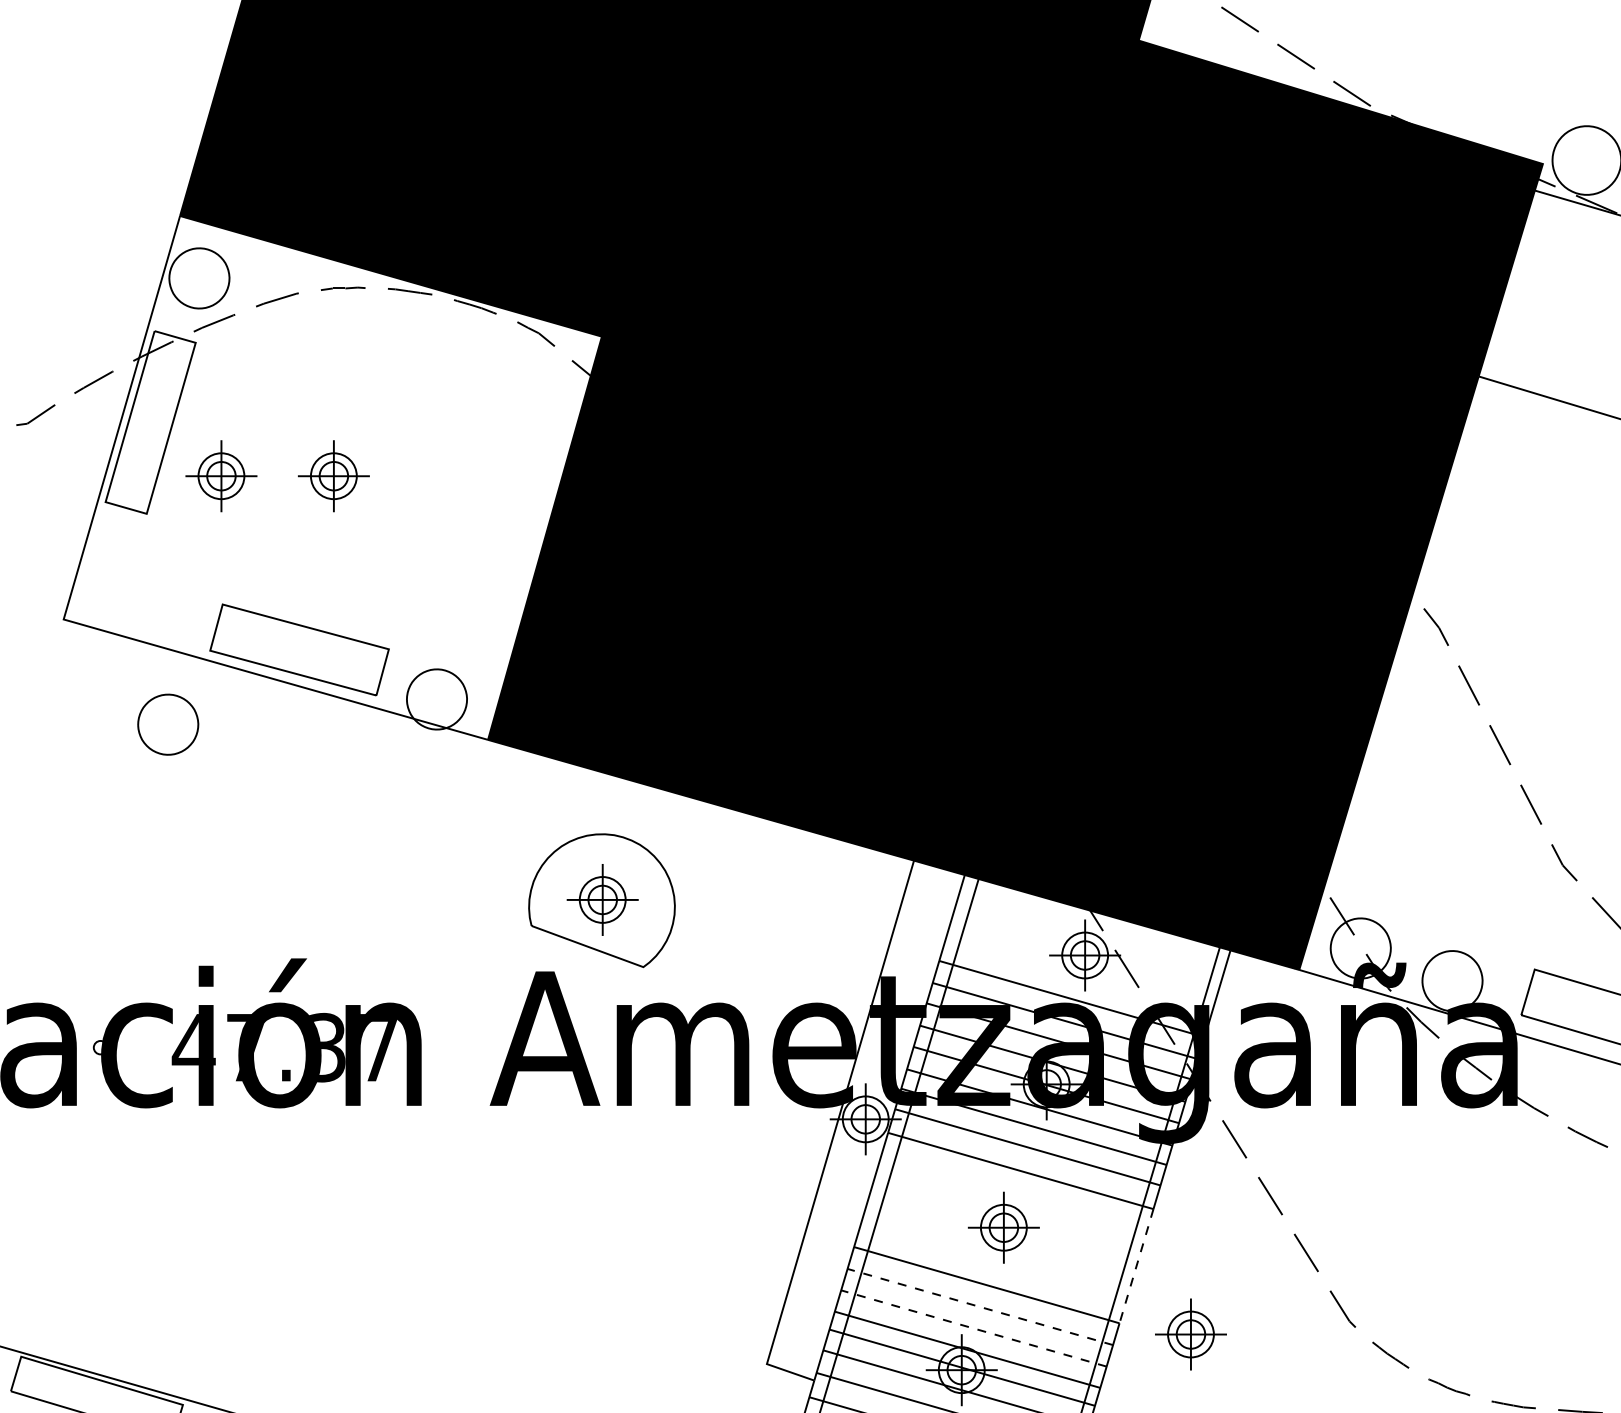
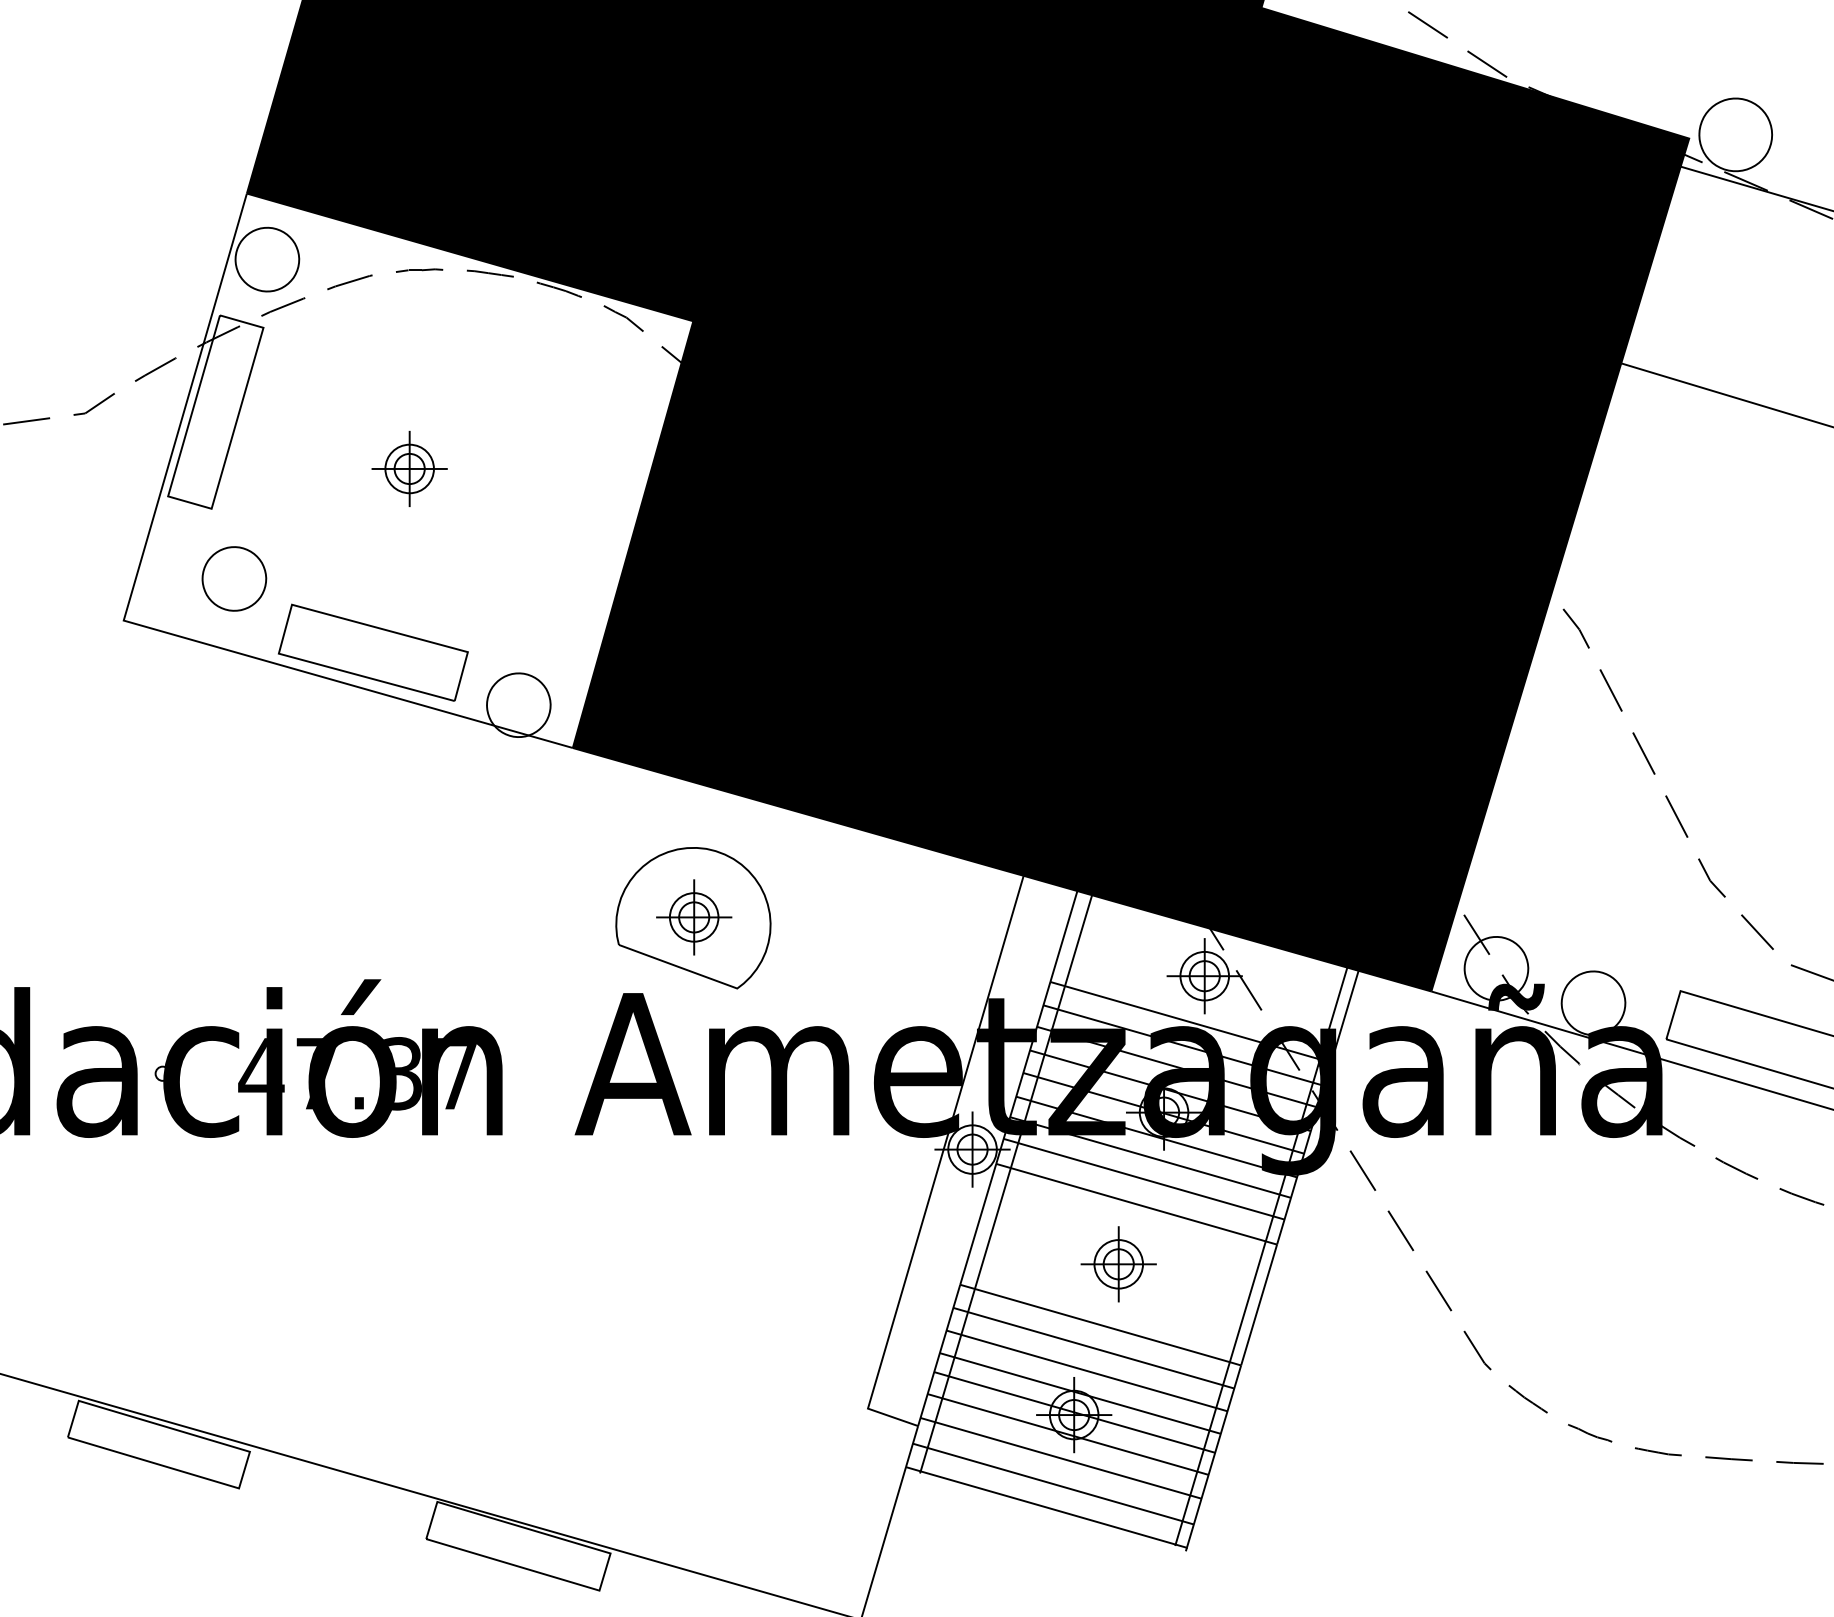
part: (221, 475) -> (290, 468), removed
part: (168, 724) -> (234, 578), moved
line: (1136, 1265) -> (1259, 1304), dashed -> solid
line: (980, 1307) -> (1093, 1348), dashed -> solid
line: (973, 1328) -> (1086, 1370), dashed -> solid
part: (1190, 1334) -> (1316, 1377), removed

